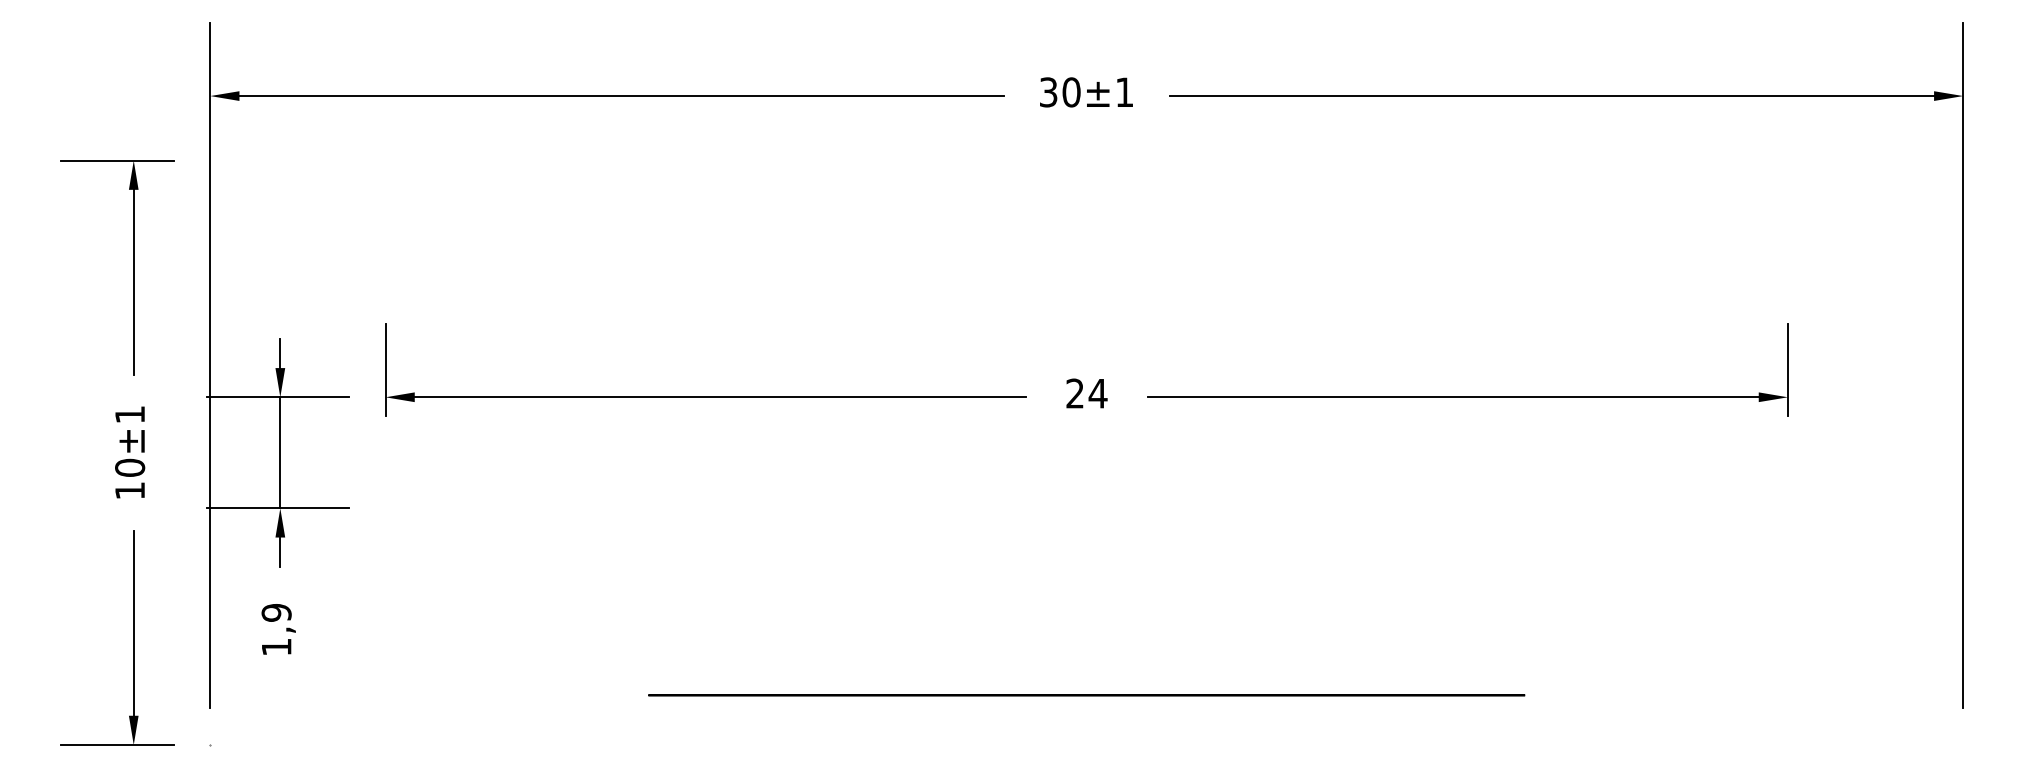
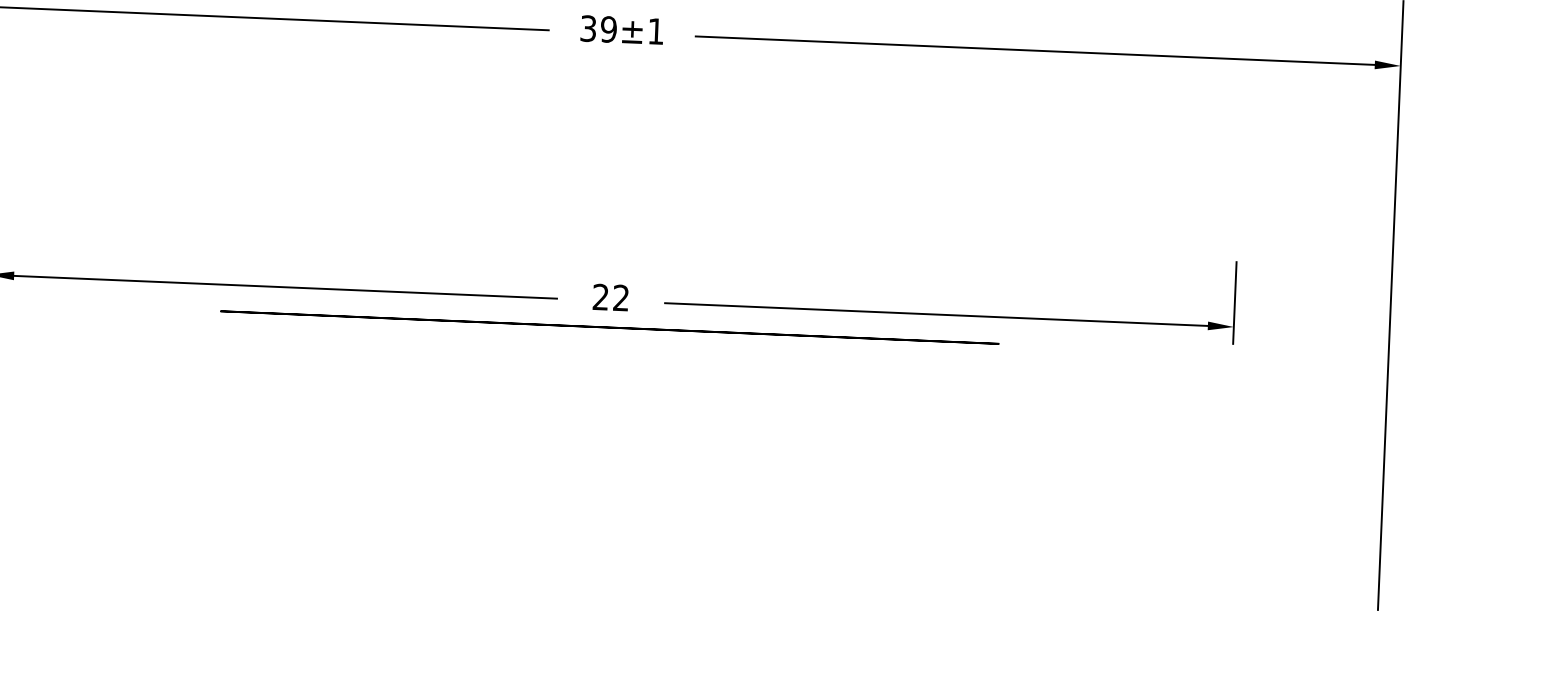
text: (1071, 92) -> (608, 29), 30±1 -> 39±1
text: (1097, 393) -> (620, 297), 24 -> 22
circle: (1086, 695) -> (609, 327), moved

